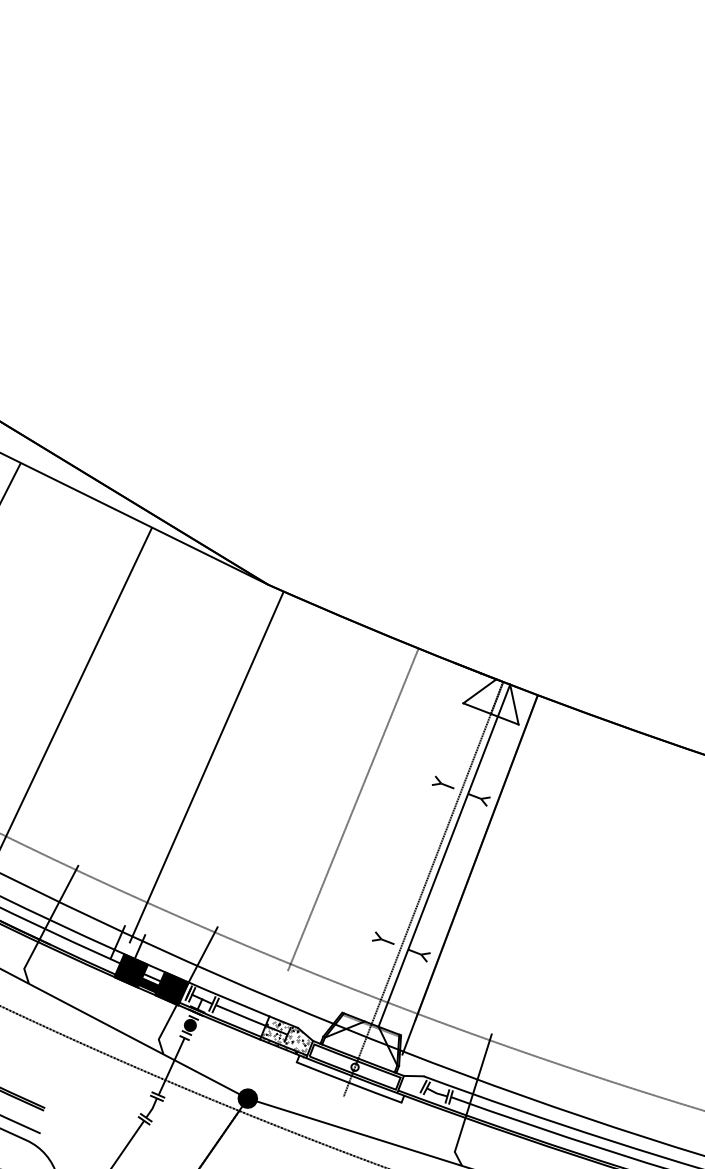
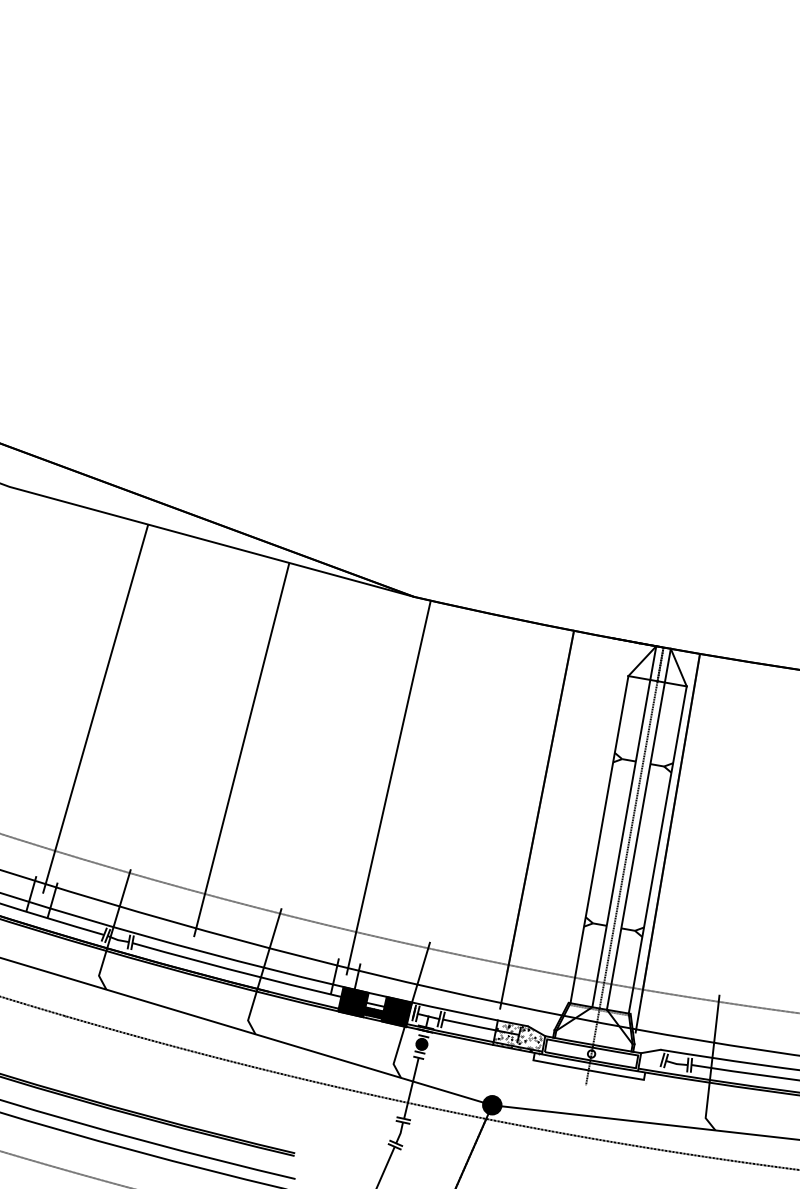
line: (346, 826) -> (537, 819), added
line: (430, 850) -> (624, 826), added
line: (403, 858) -> (599, 839), added
line: (458, 879) -> (657, 849), added

